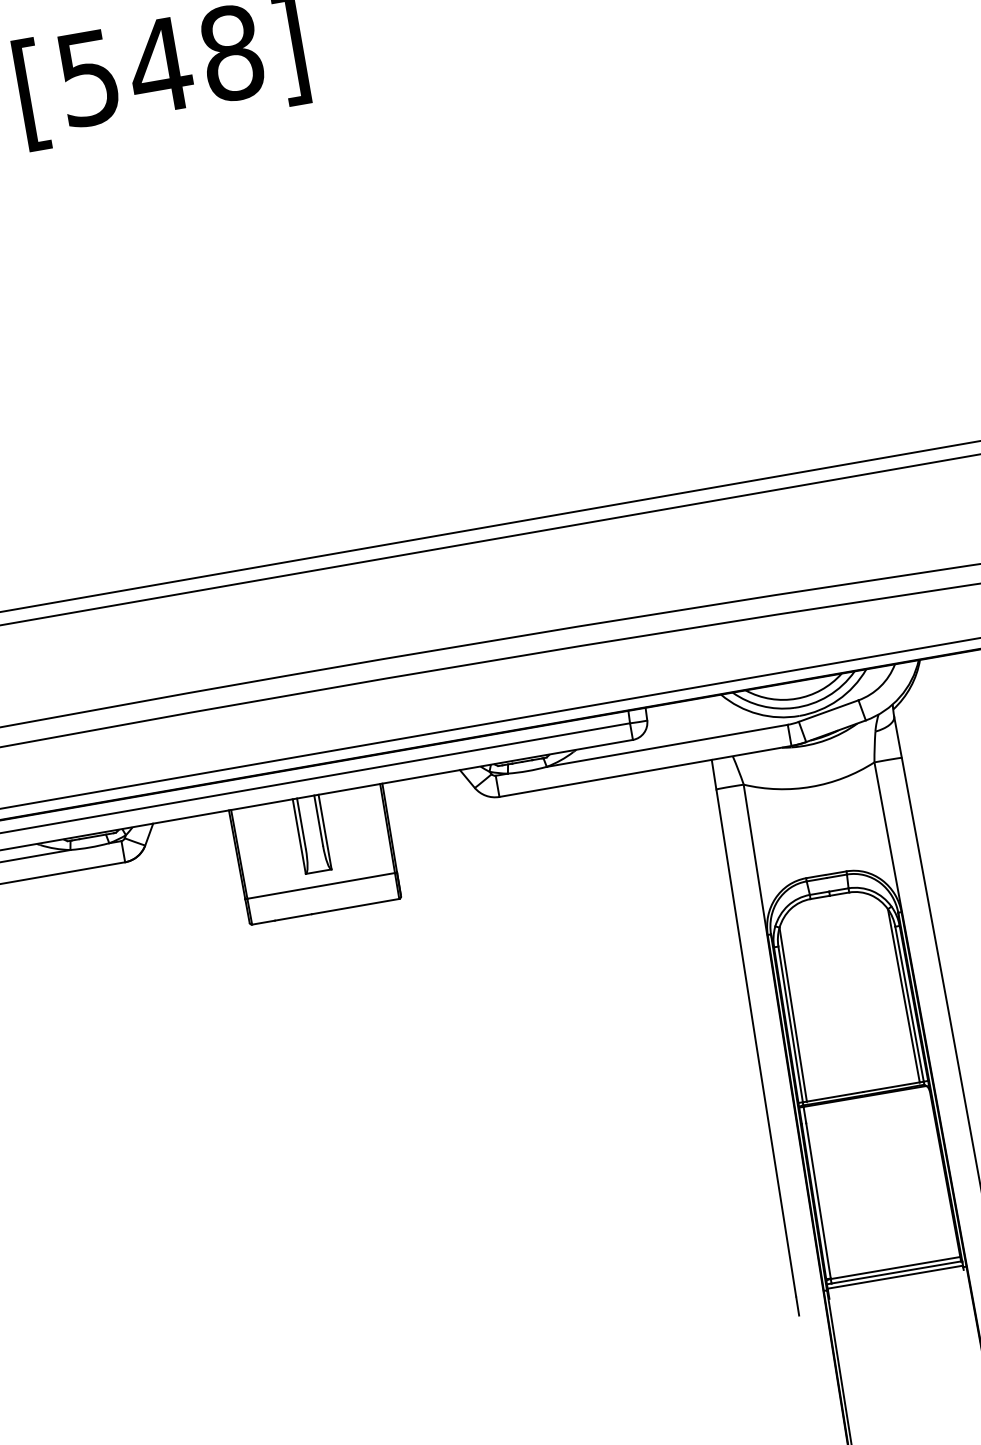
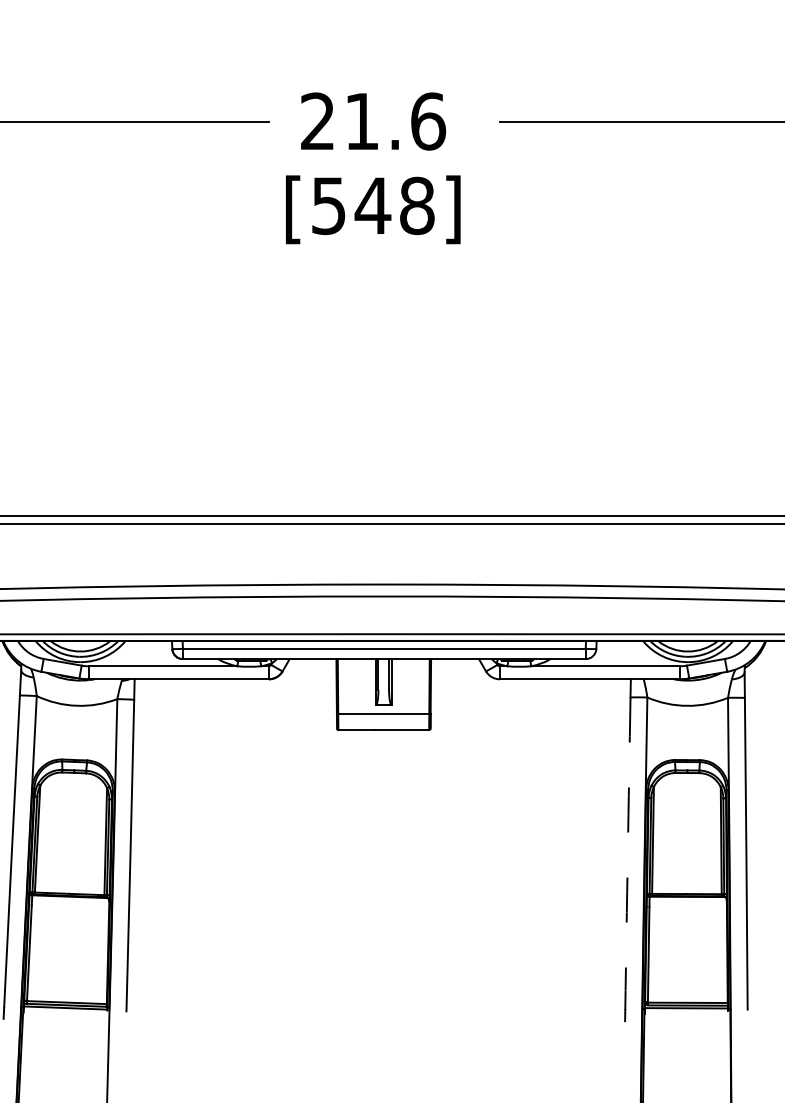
arc: (755, 1043) -> (627, 853), solid -> dashed

